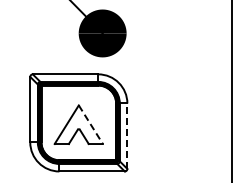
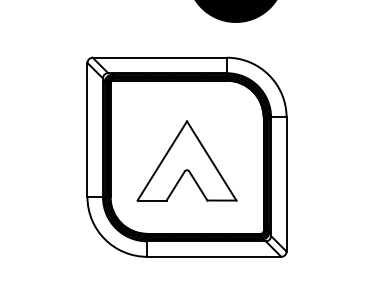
line: (90, 124) -> (210, 160), dashed -> solid
line: (127, 136) -> (286, 185), dashed -> solid

